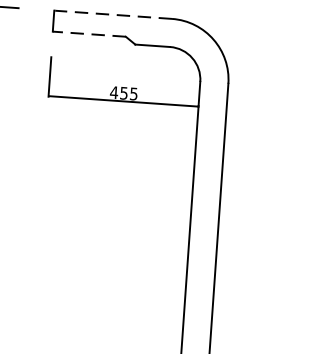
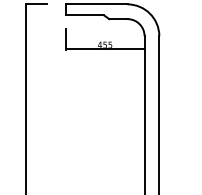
line: (112, 14) -> (96, 4), dashed -> solid
line: (88, 34) -> (84, 15), dashed -> solid

